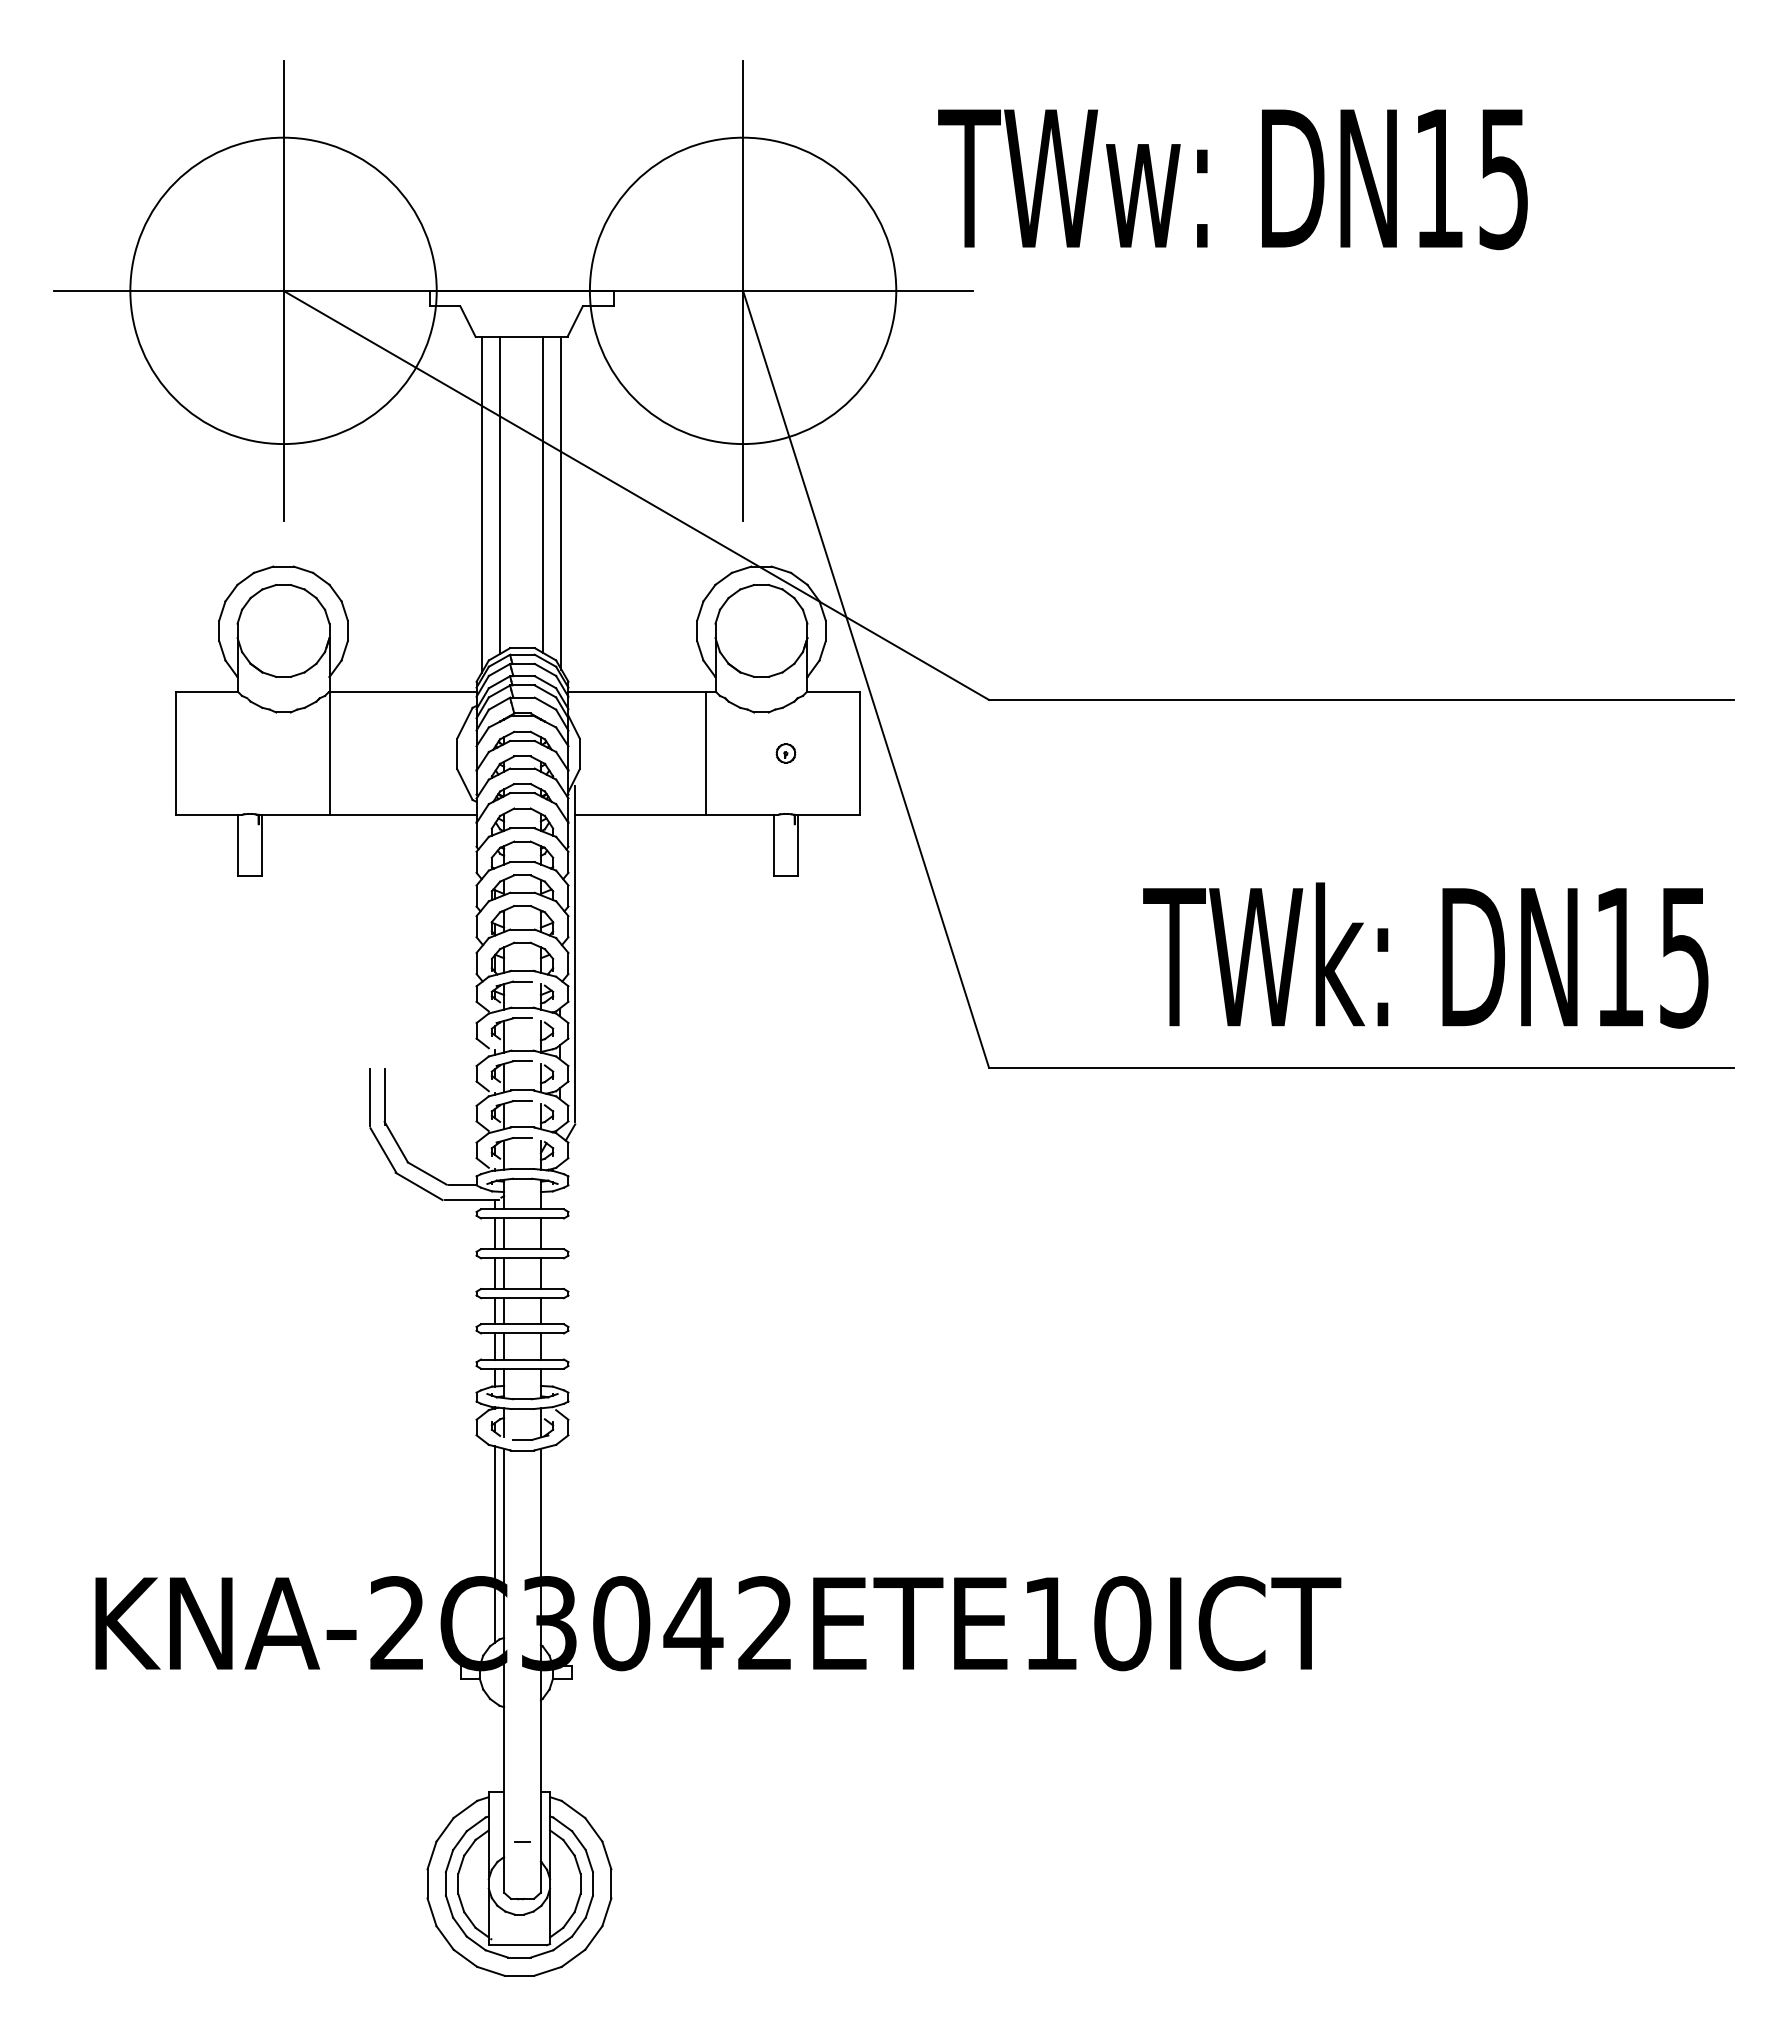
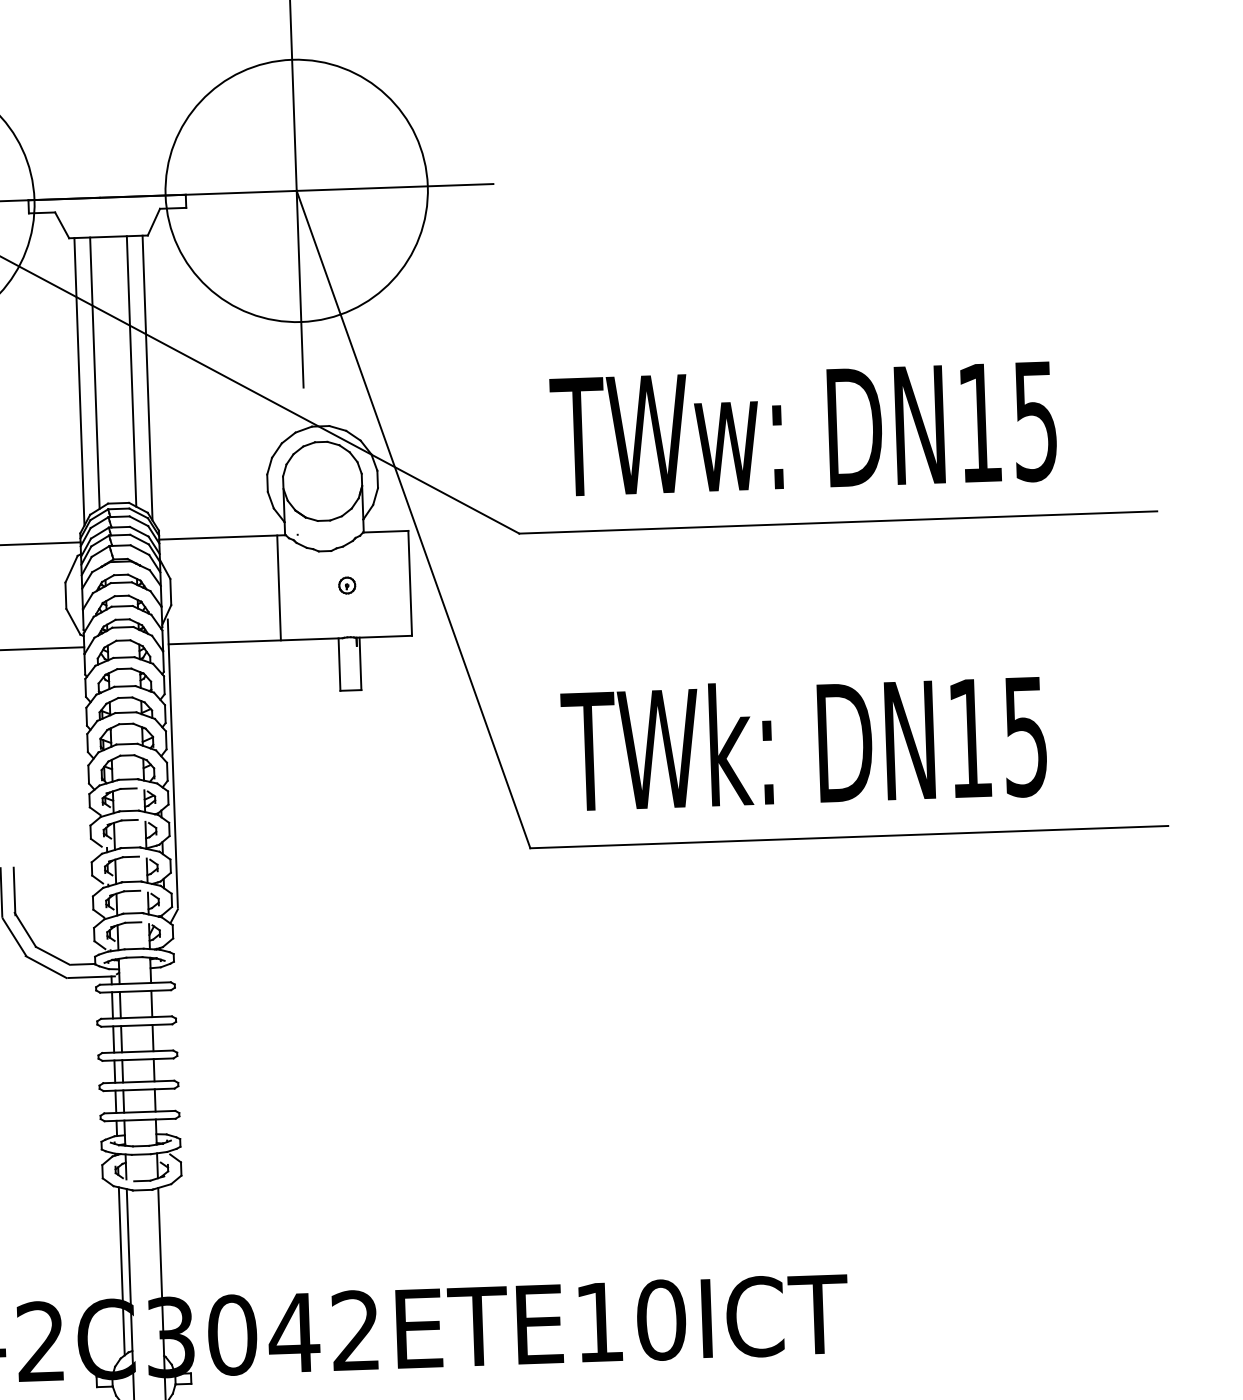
text: (1232, 179) -> (803, 429), moved
text: (1425, 955) -> (803, 742), moved

